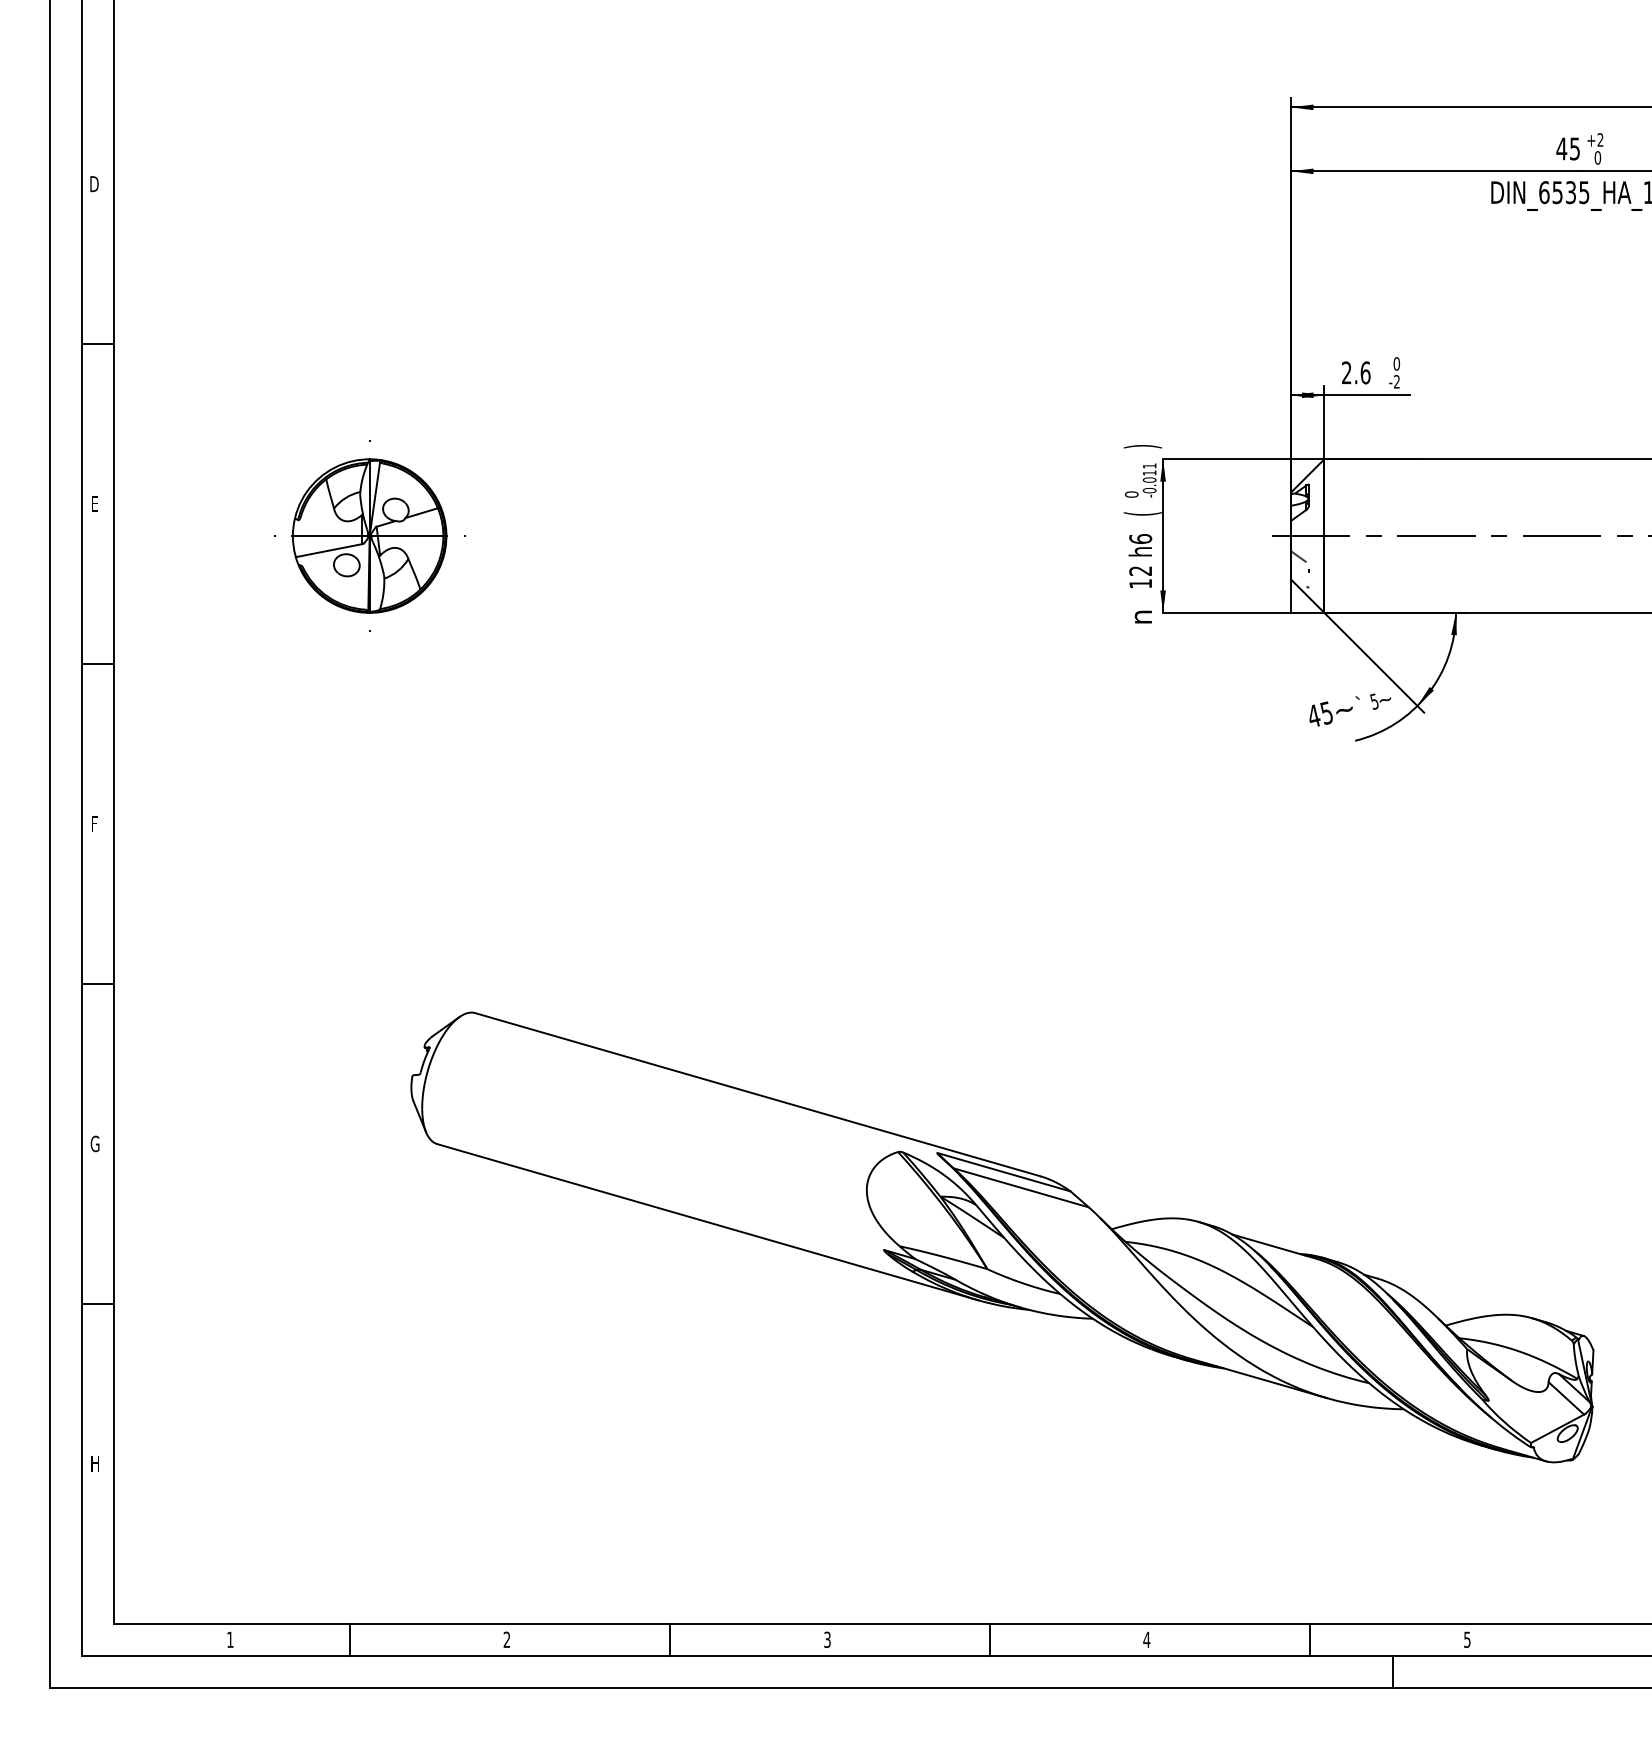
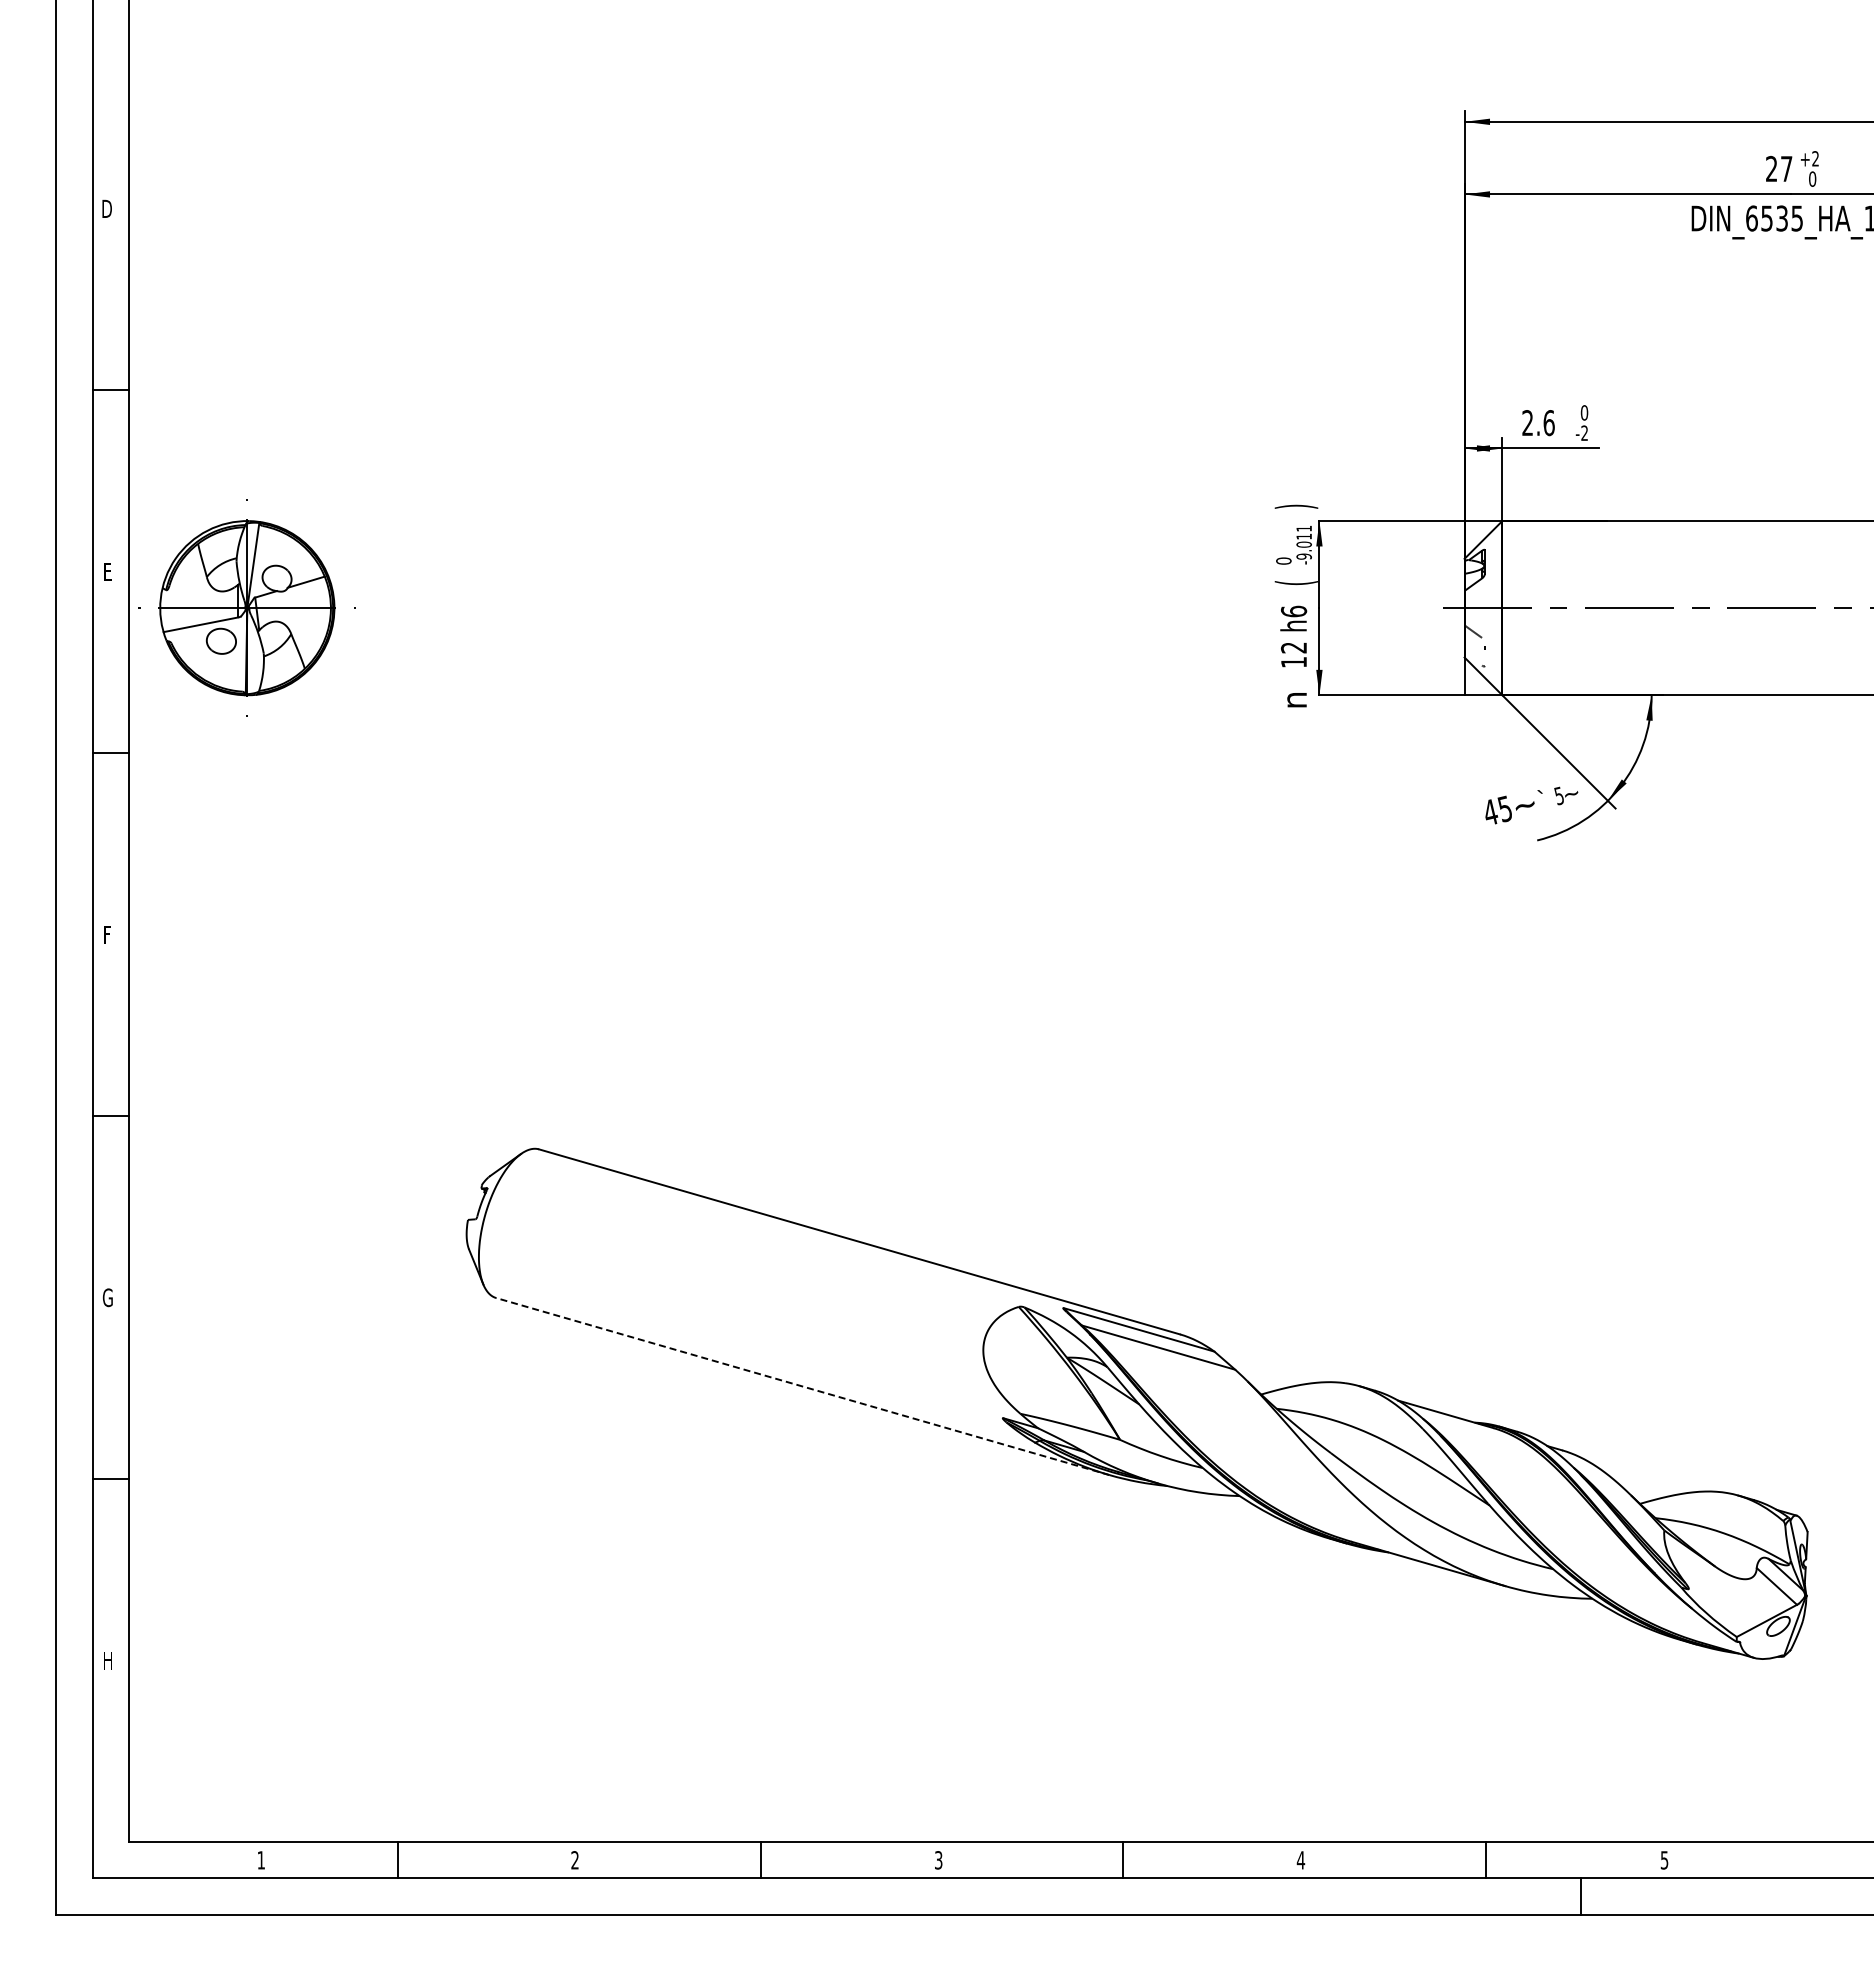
text: (1567, 148) -> (1778, 168), 45 -> 27
text: (1149, 490) -> (1303, 556), -0.011 -> -9.011
part: (368, 535) -> (246, 607), moved
line: (707, 1222) -> (802, 1386), solid -> dashed

